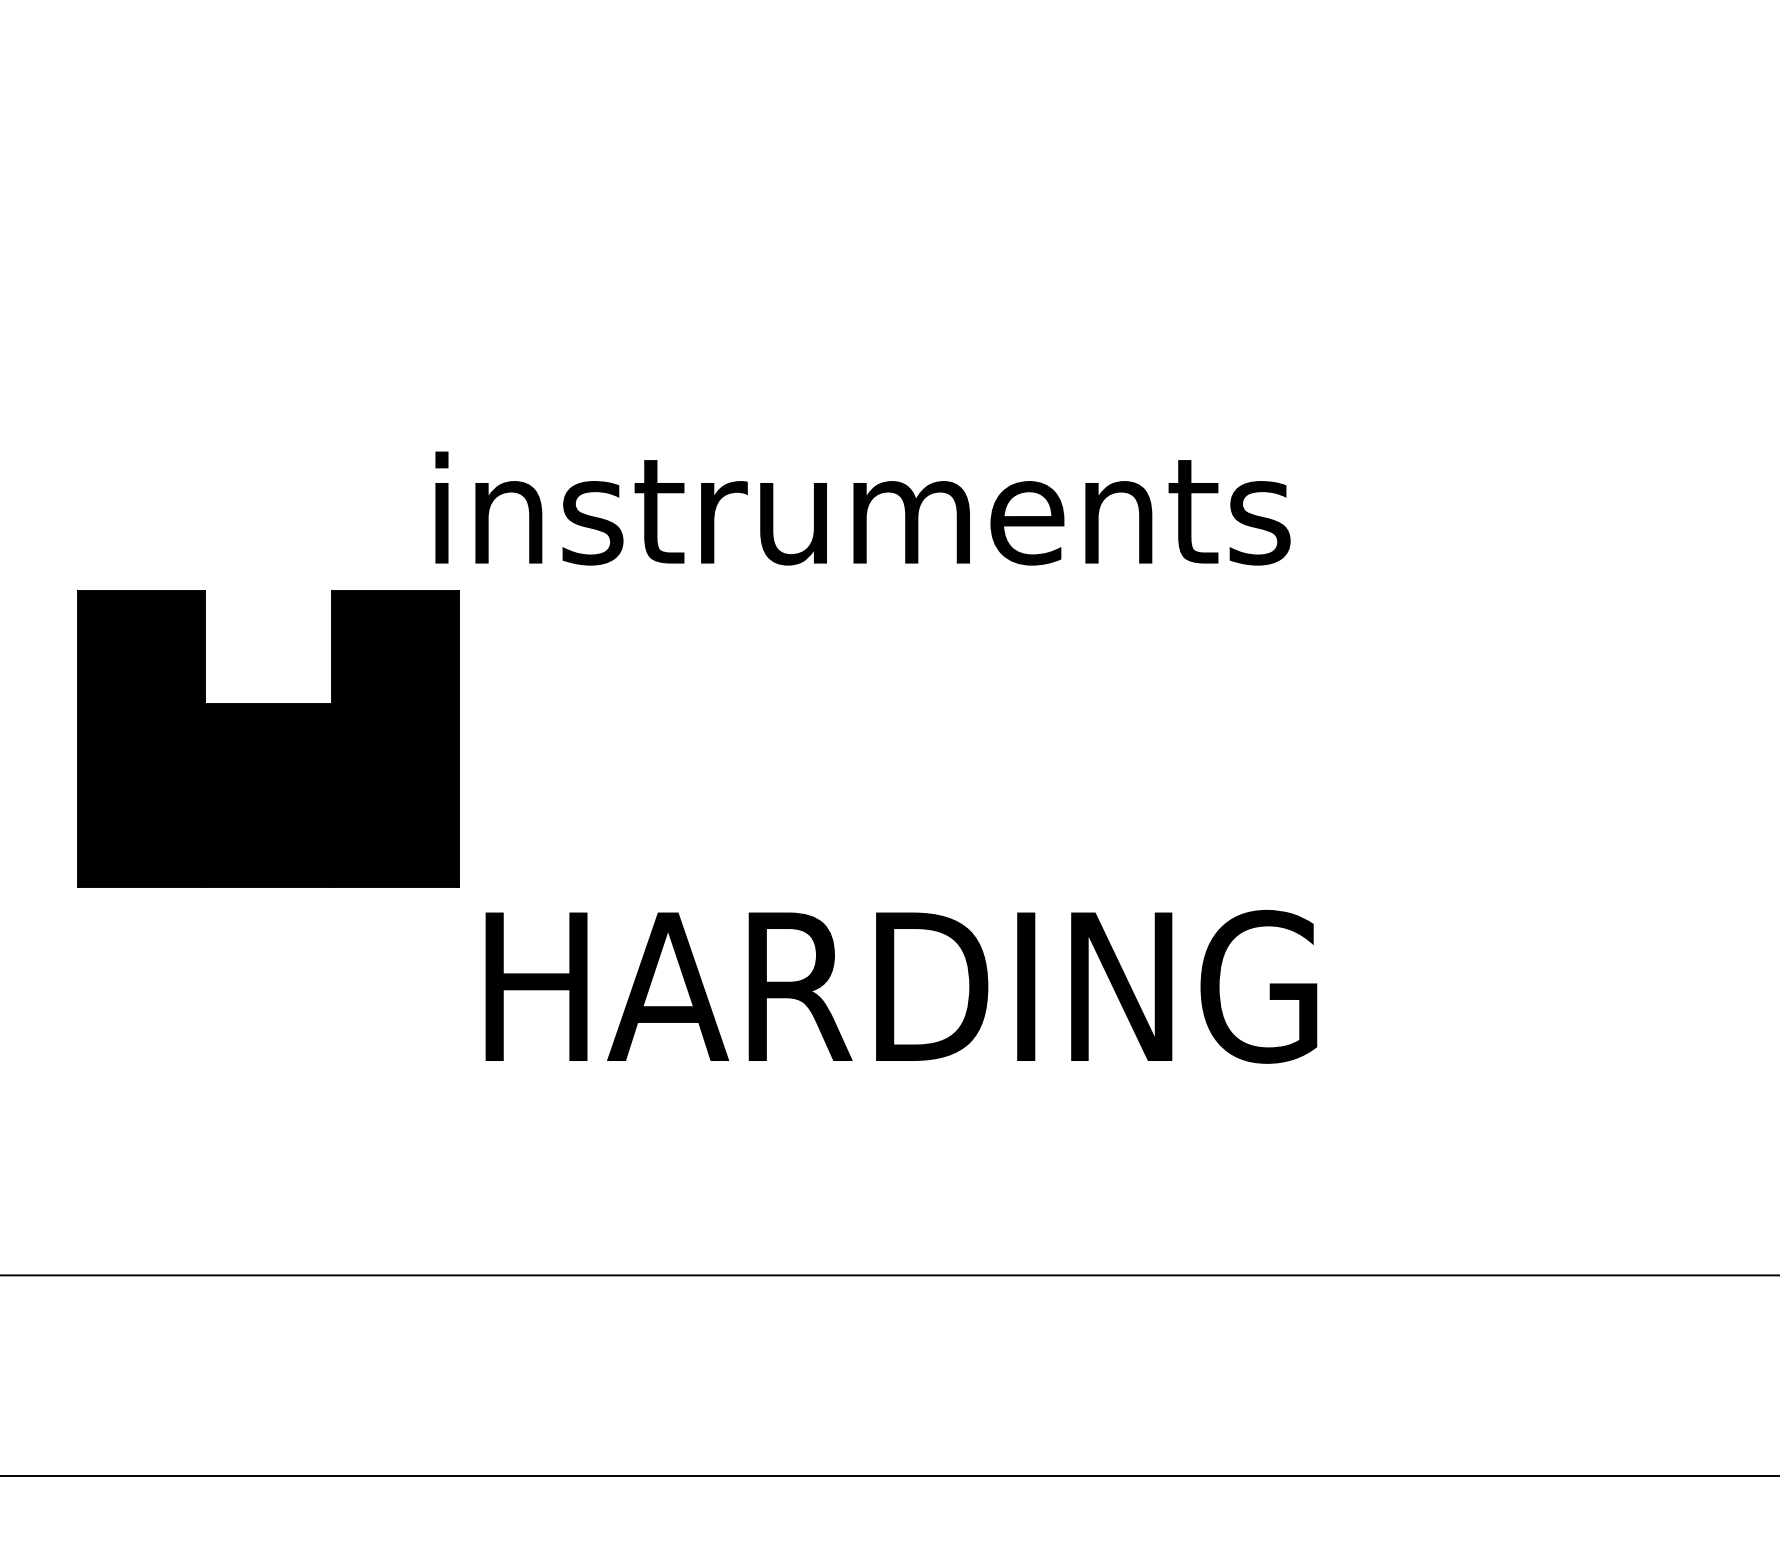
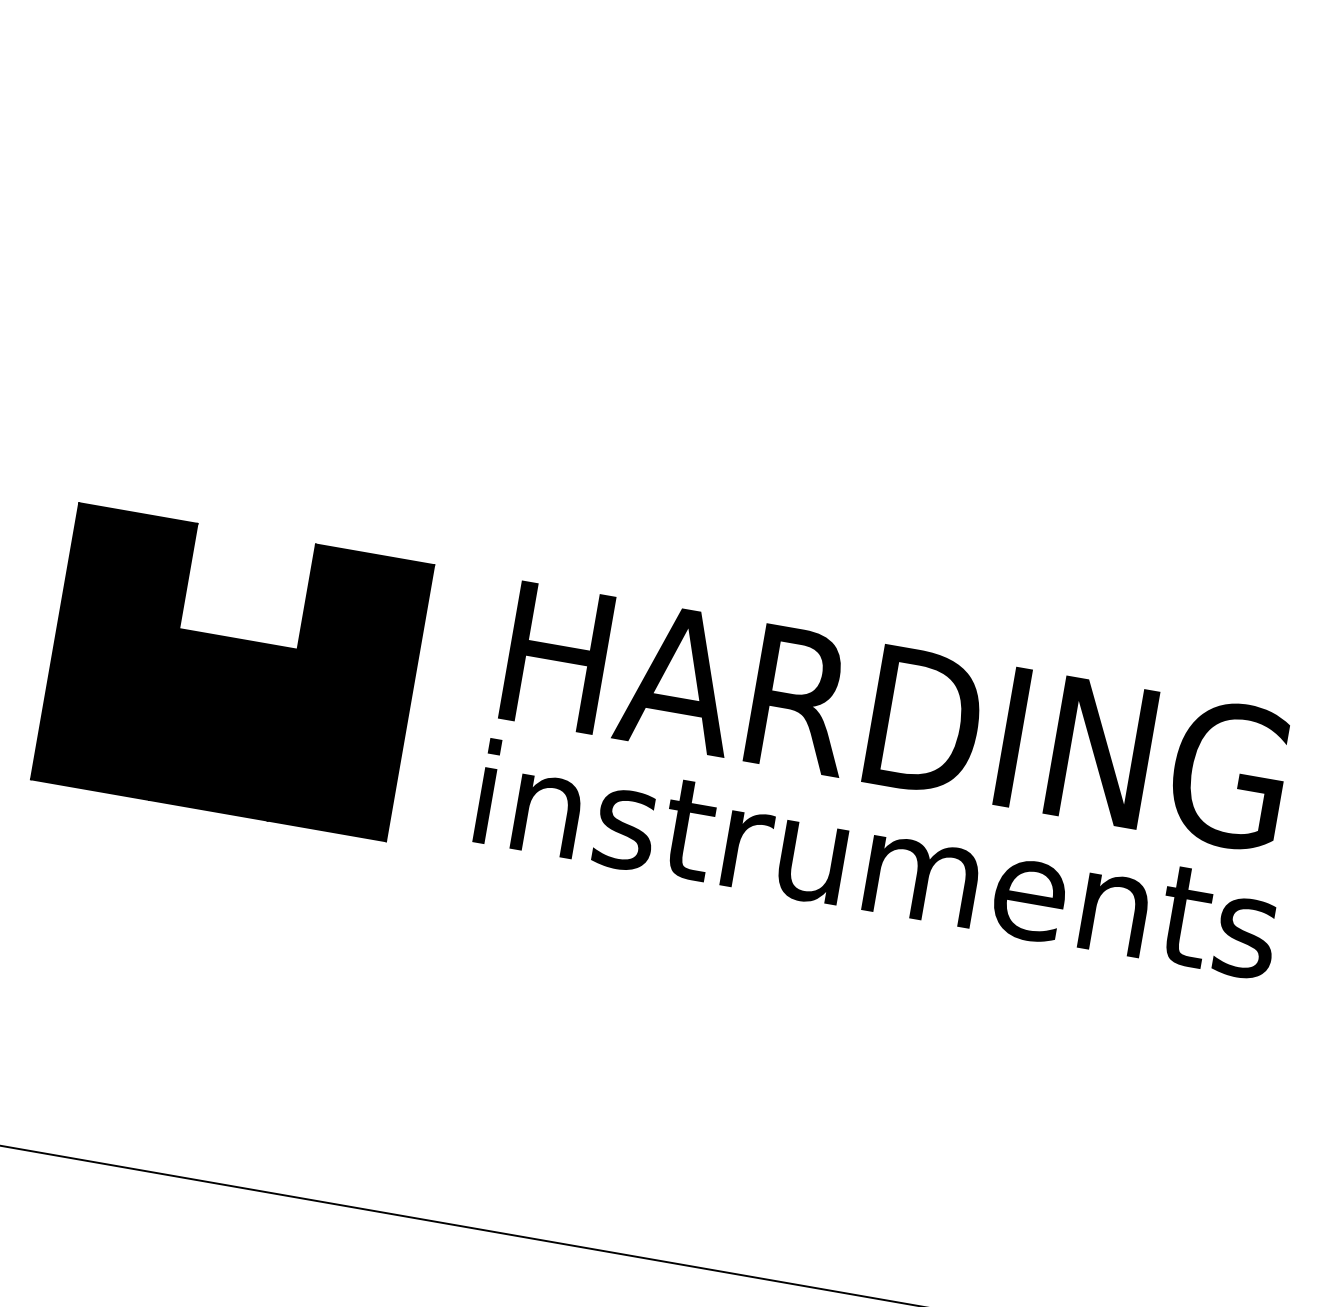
text: (862, 508) -> (878, 860), moved
part: (268, 738) -> (232, 671), moved
text: (901, 986) -> (896, 716), moved

